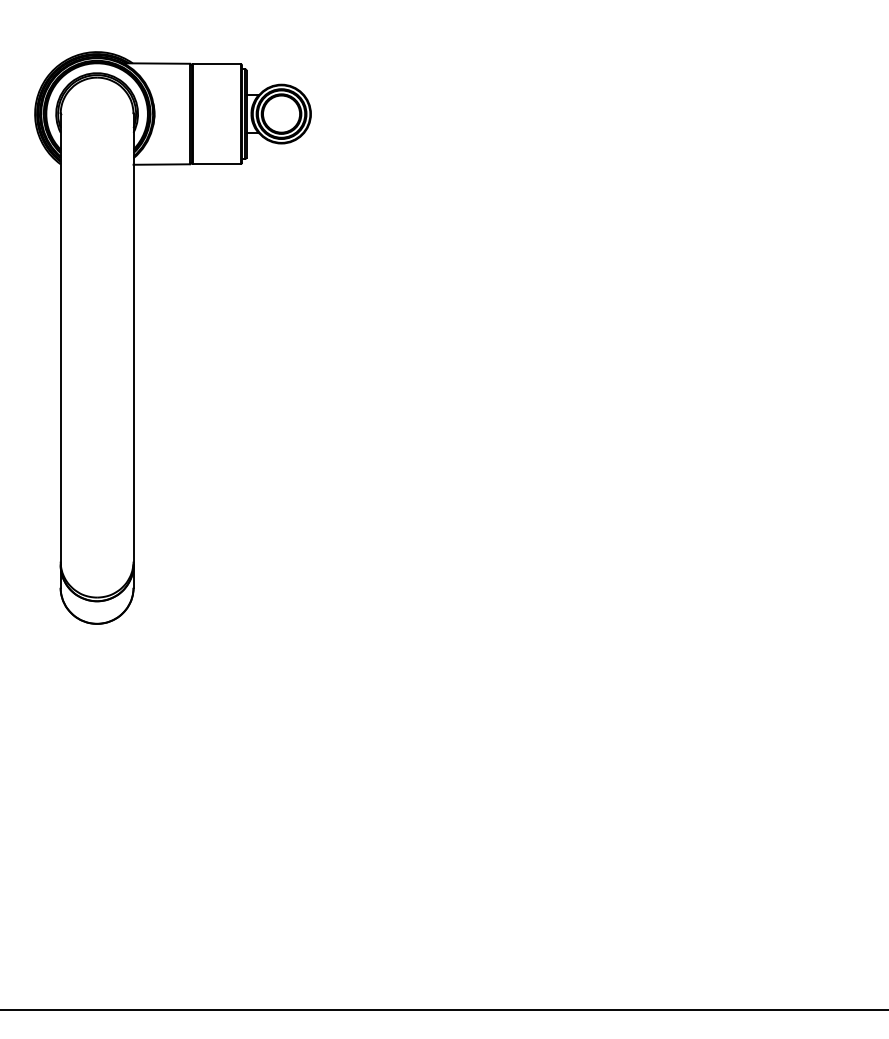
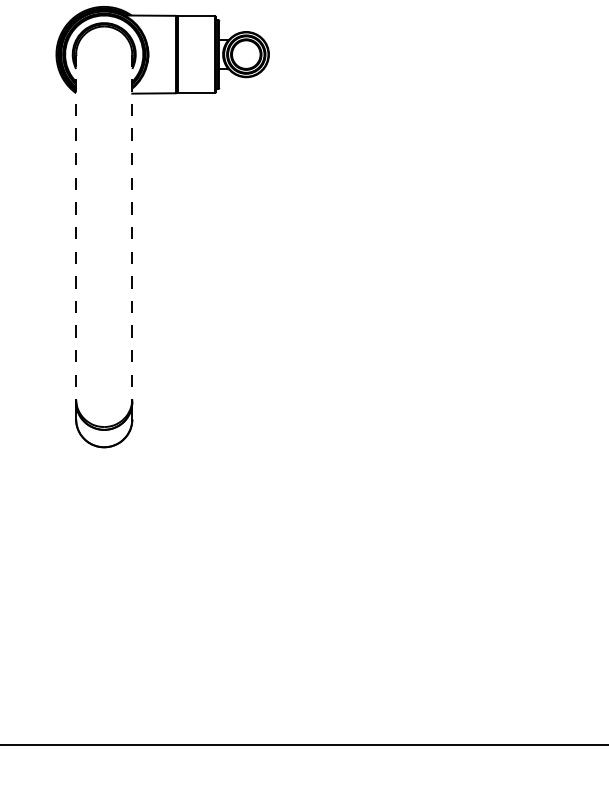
line: (60, 339) -> (76, 228), solid -> dashed
line: (133, 339) -> (132, 228), solid -> dashed

